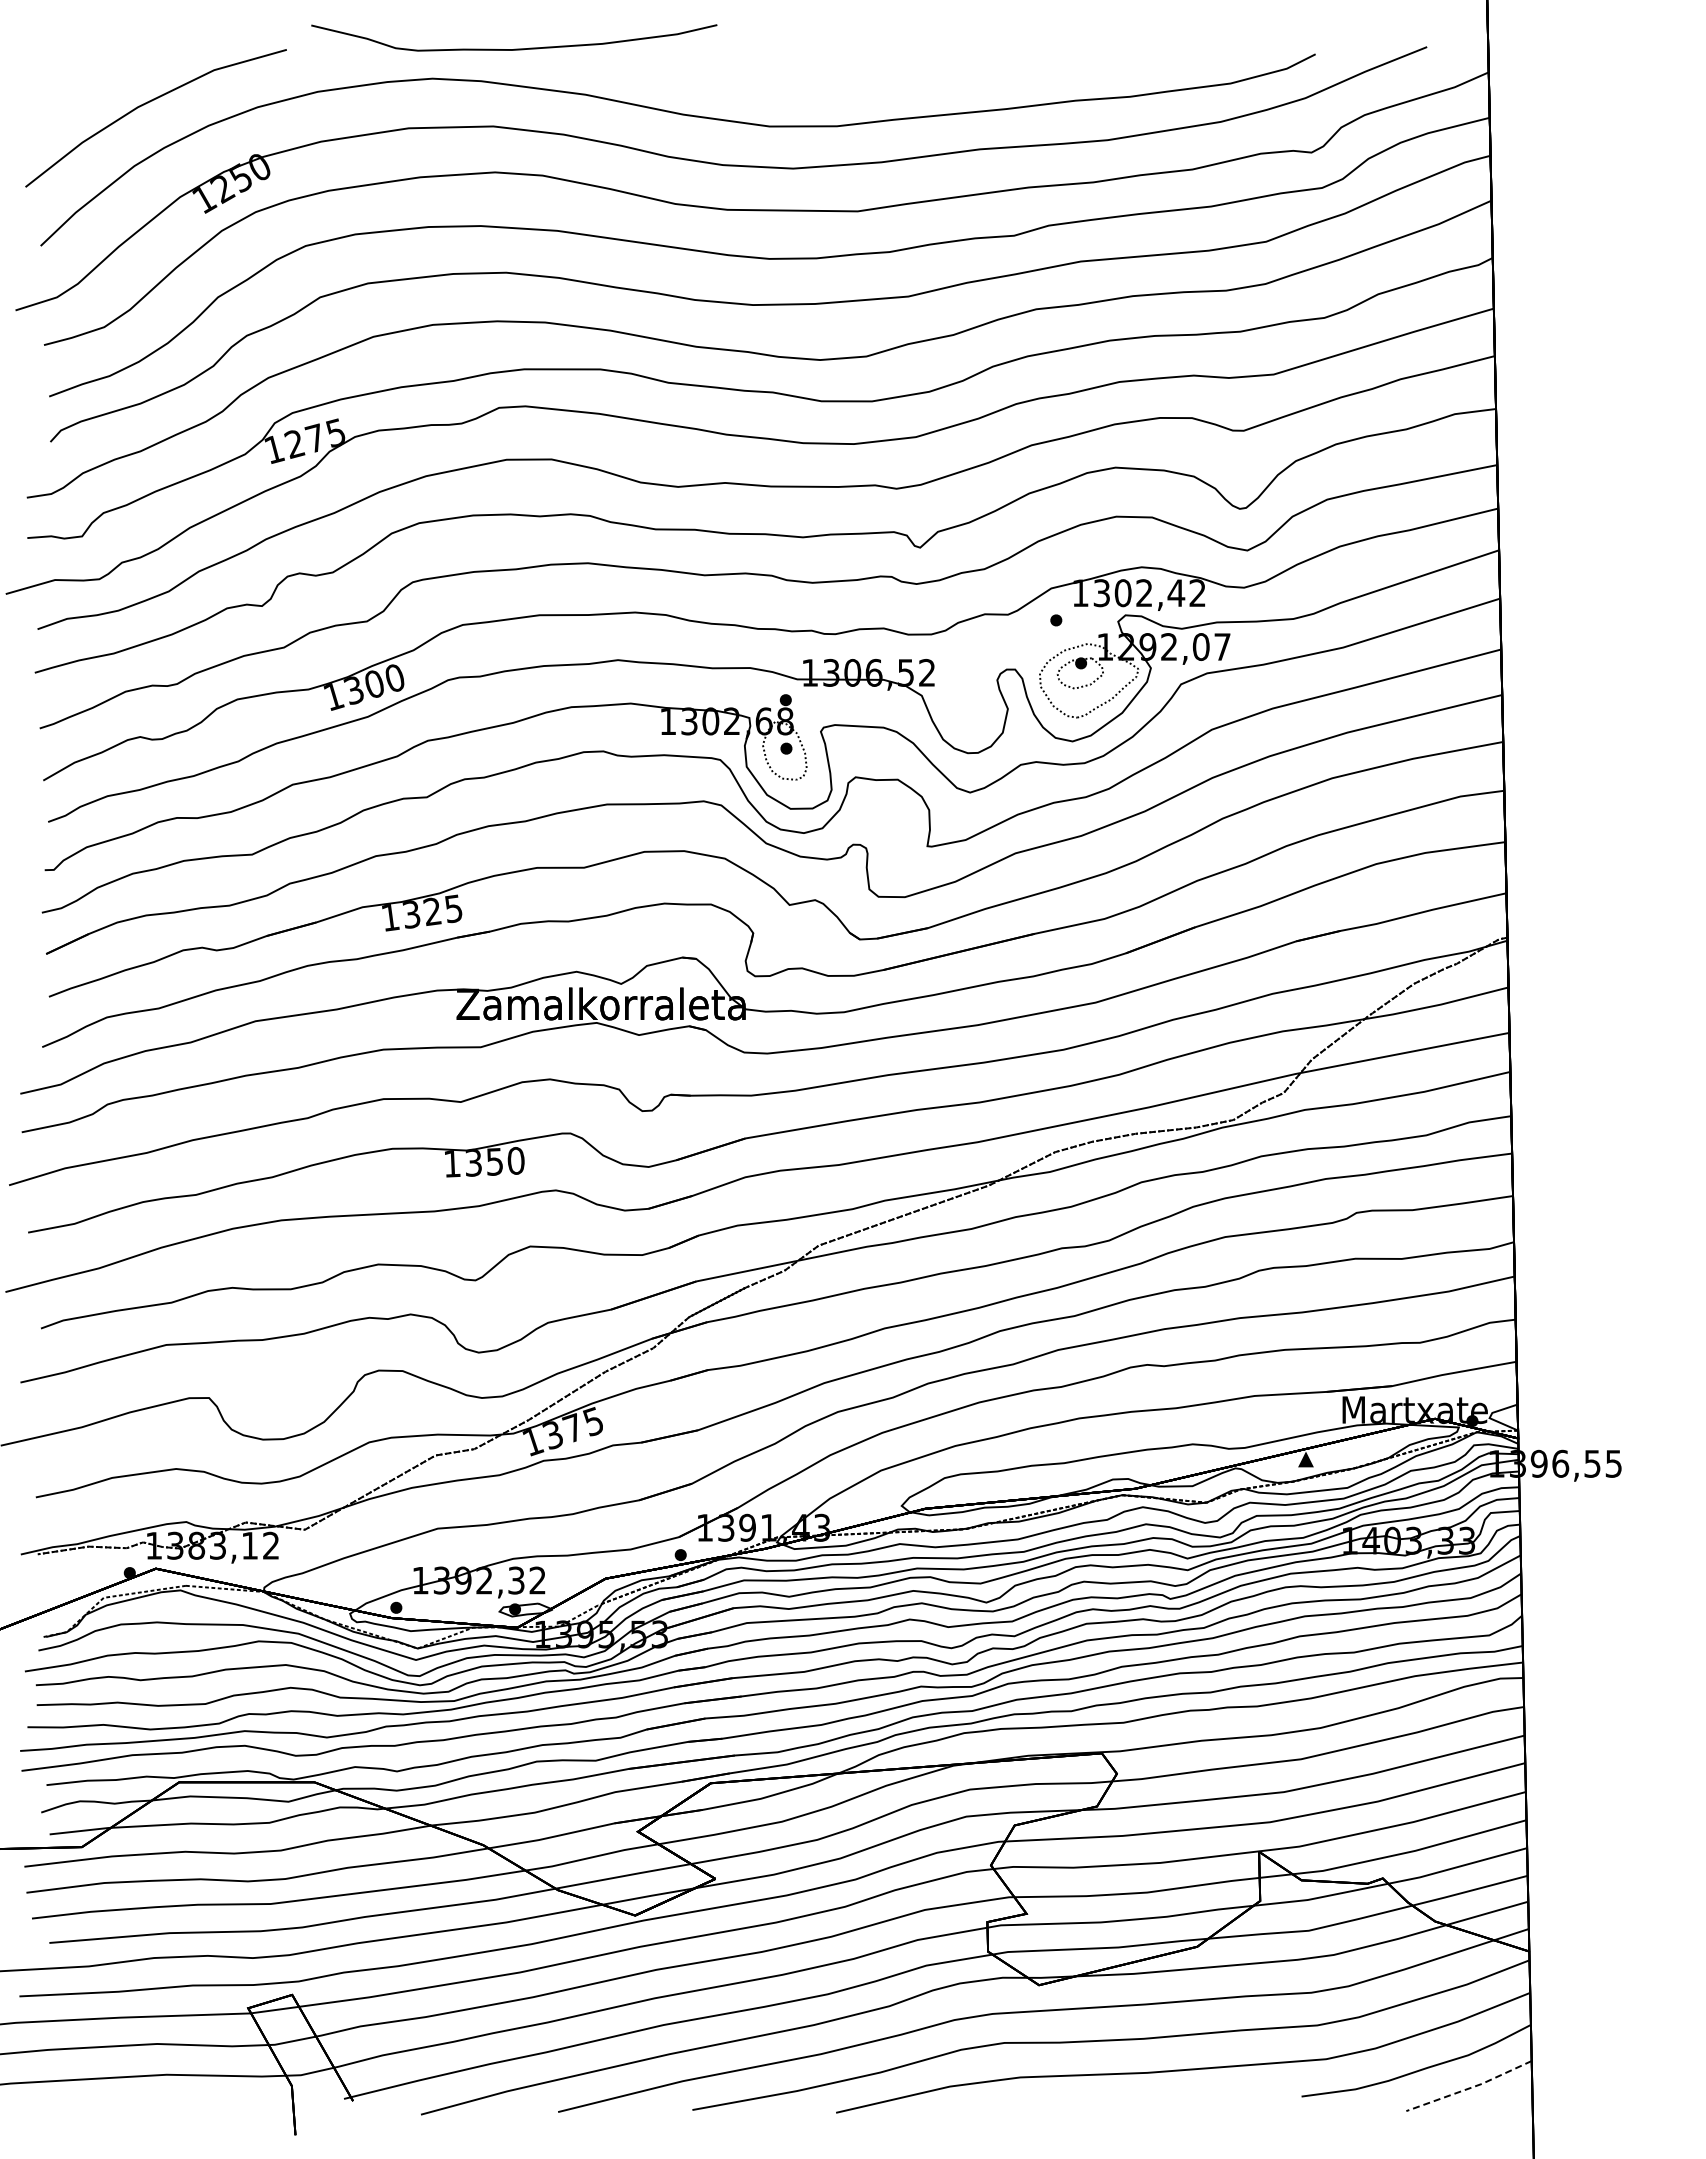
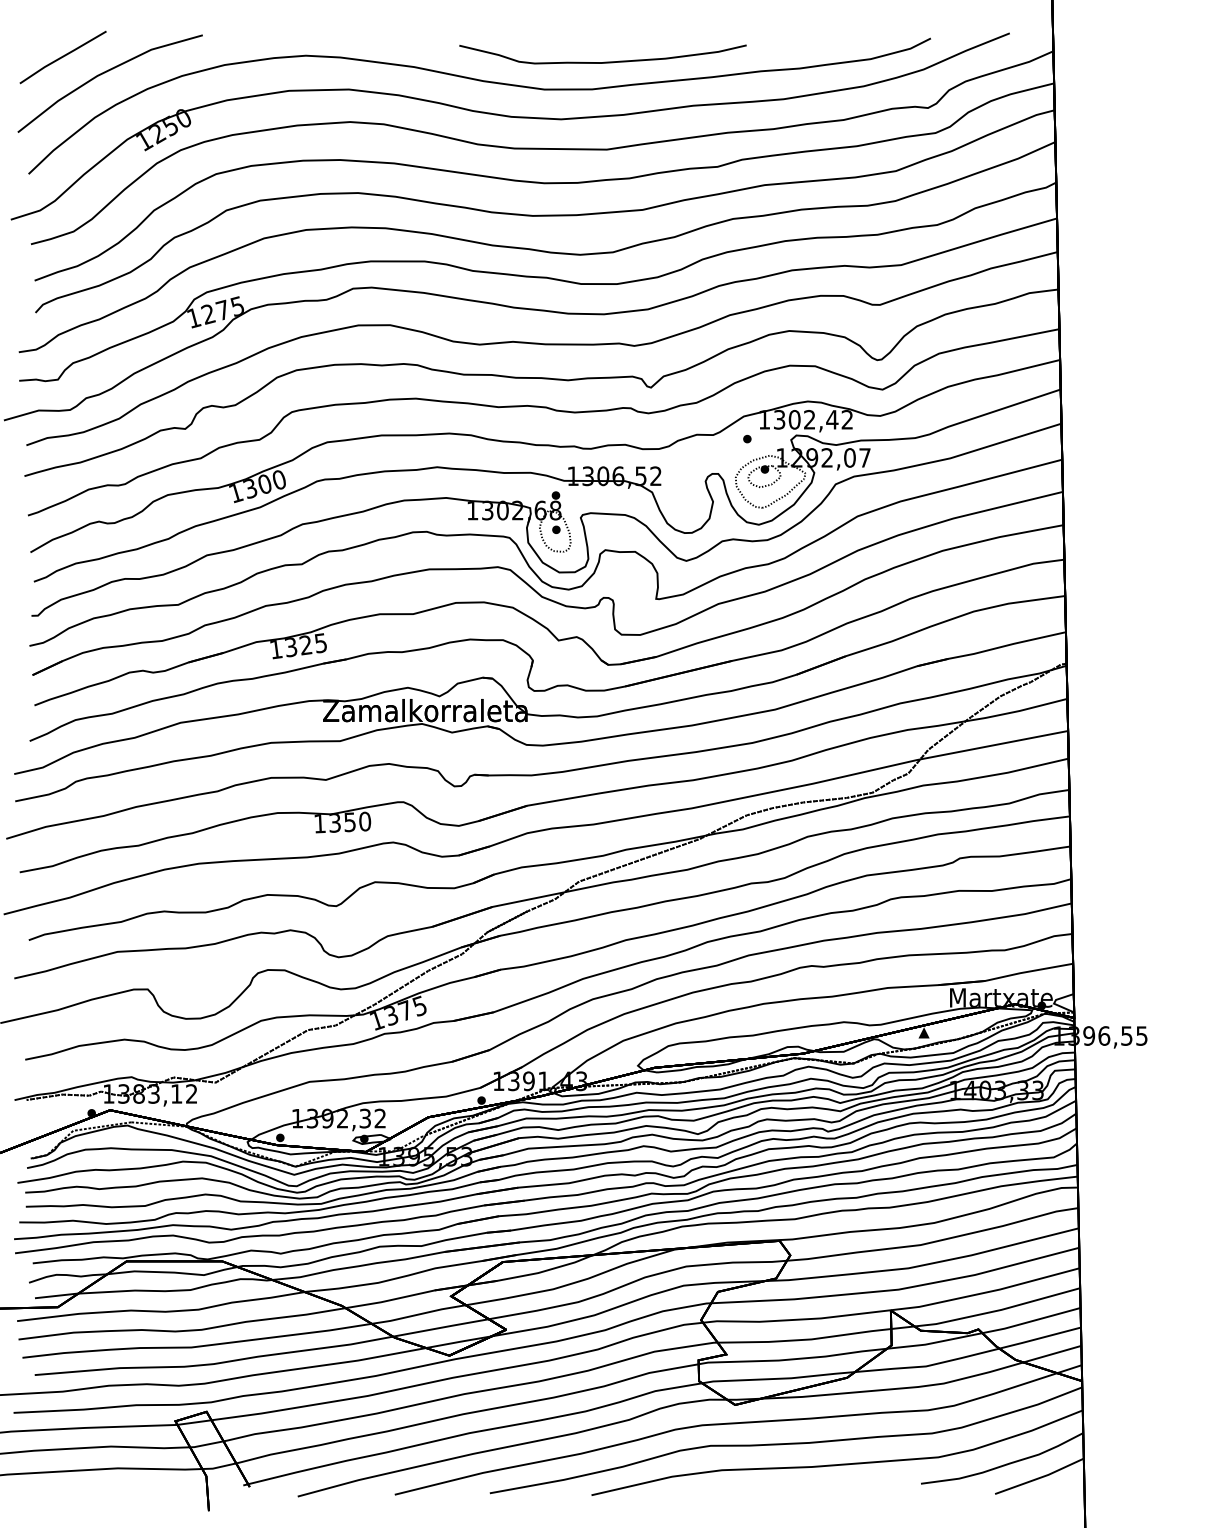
curve: (514, 48) -> (603, 61), moved
line: (89, 80) -> (63, 57), added
line: (1469, 2088) -> (1039, 1478), dashed -> solid

